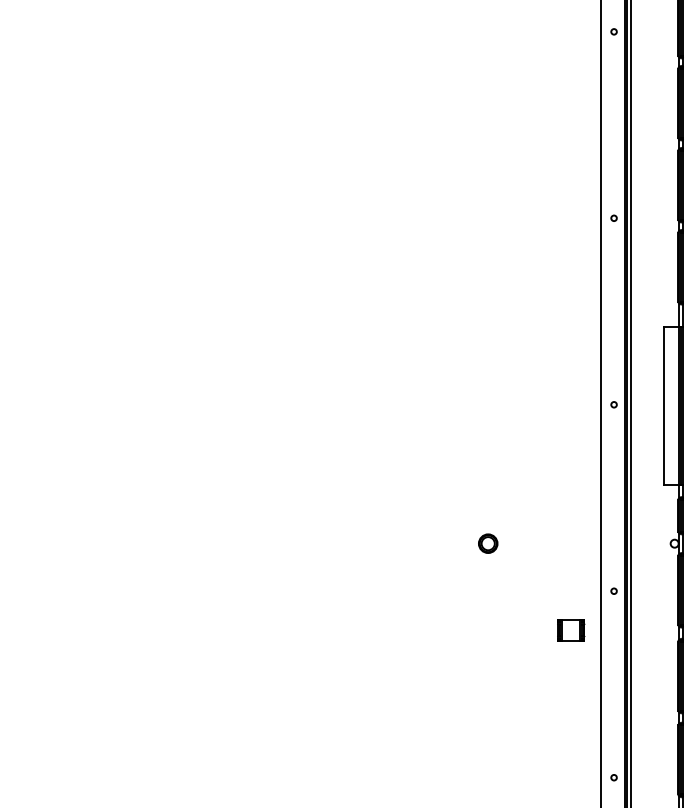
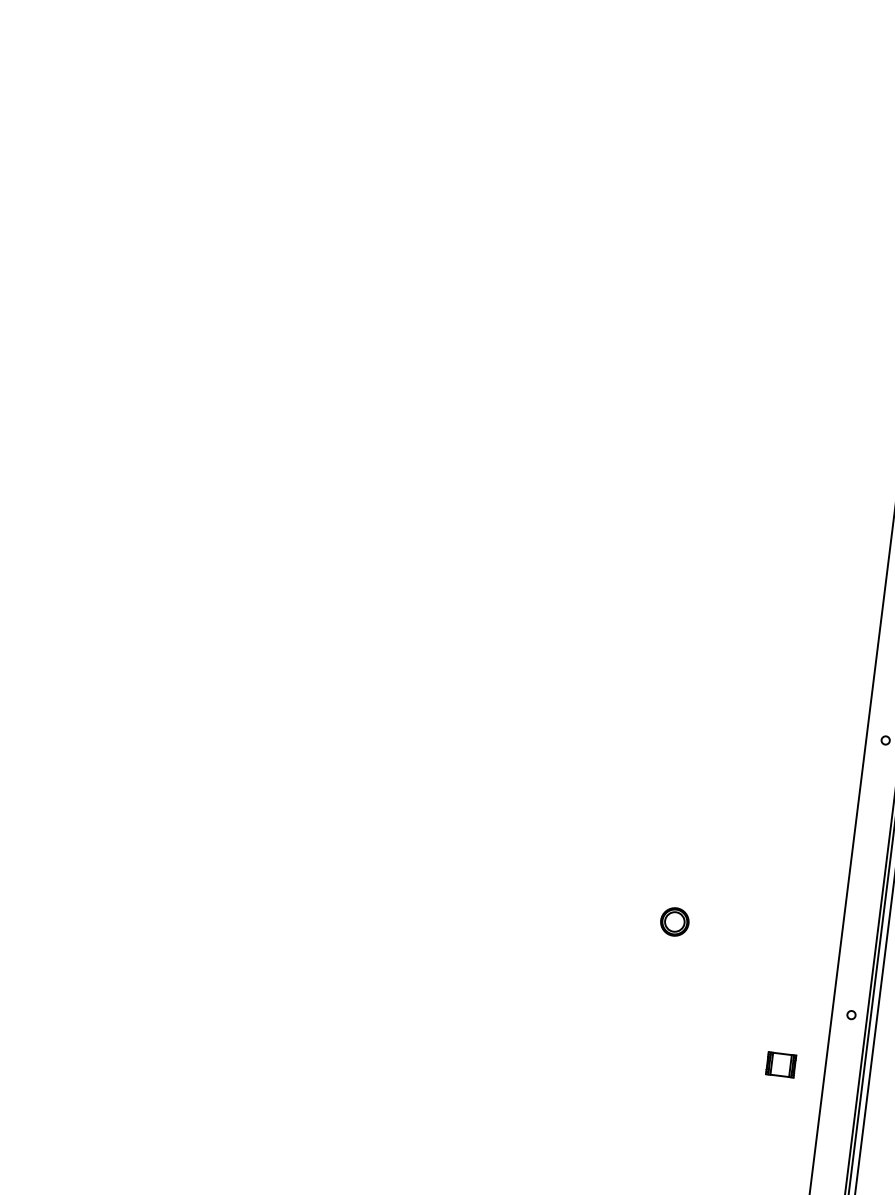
part: (570, 630) -> (780, 1064), size x0.71

